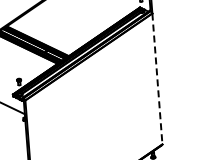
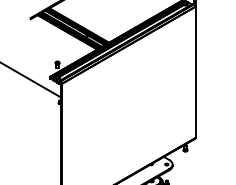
line: (157, 79) -> (195, 72), dashed -> solid

